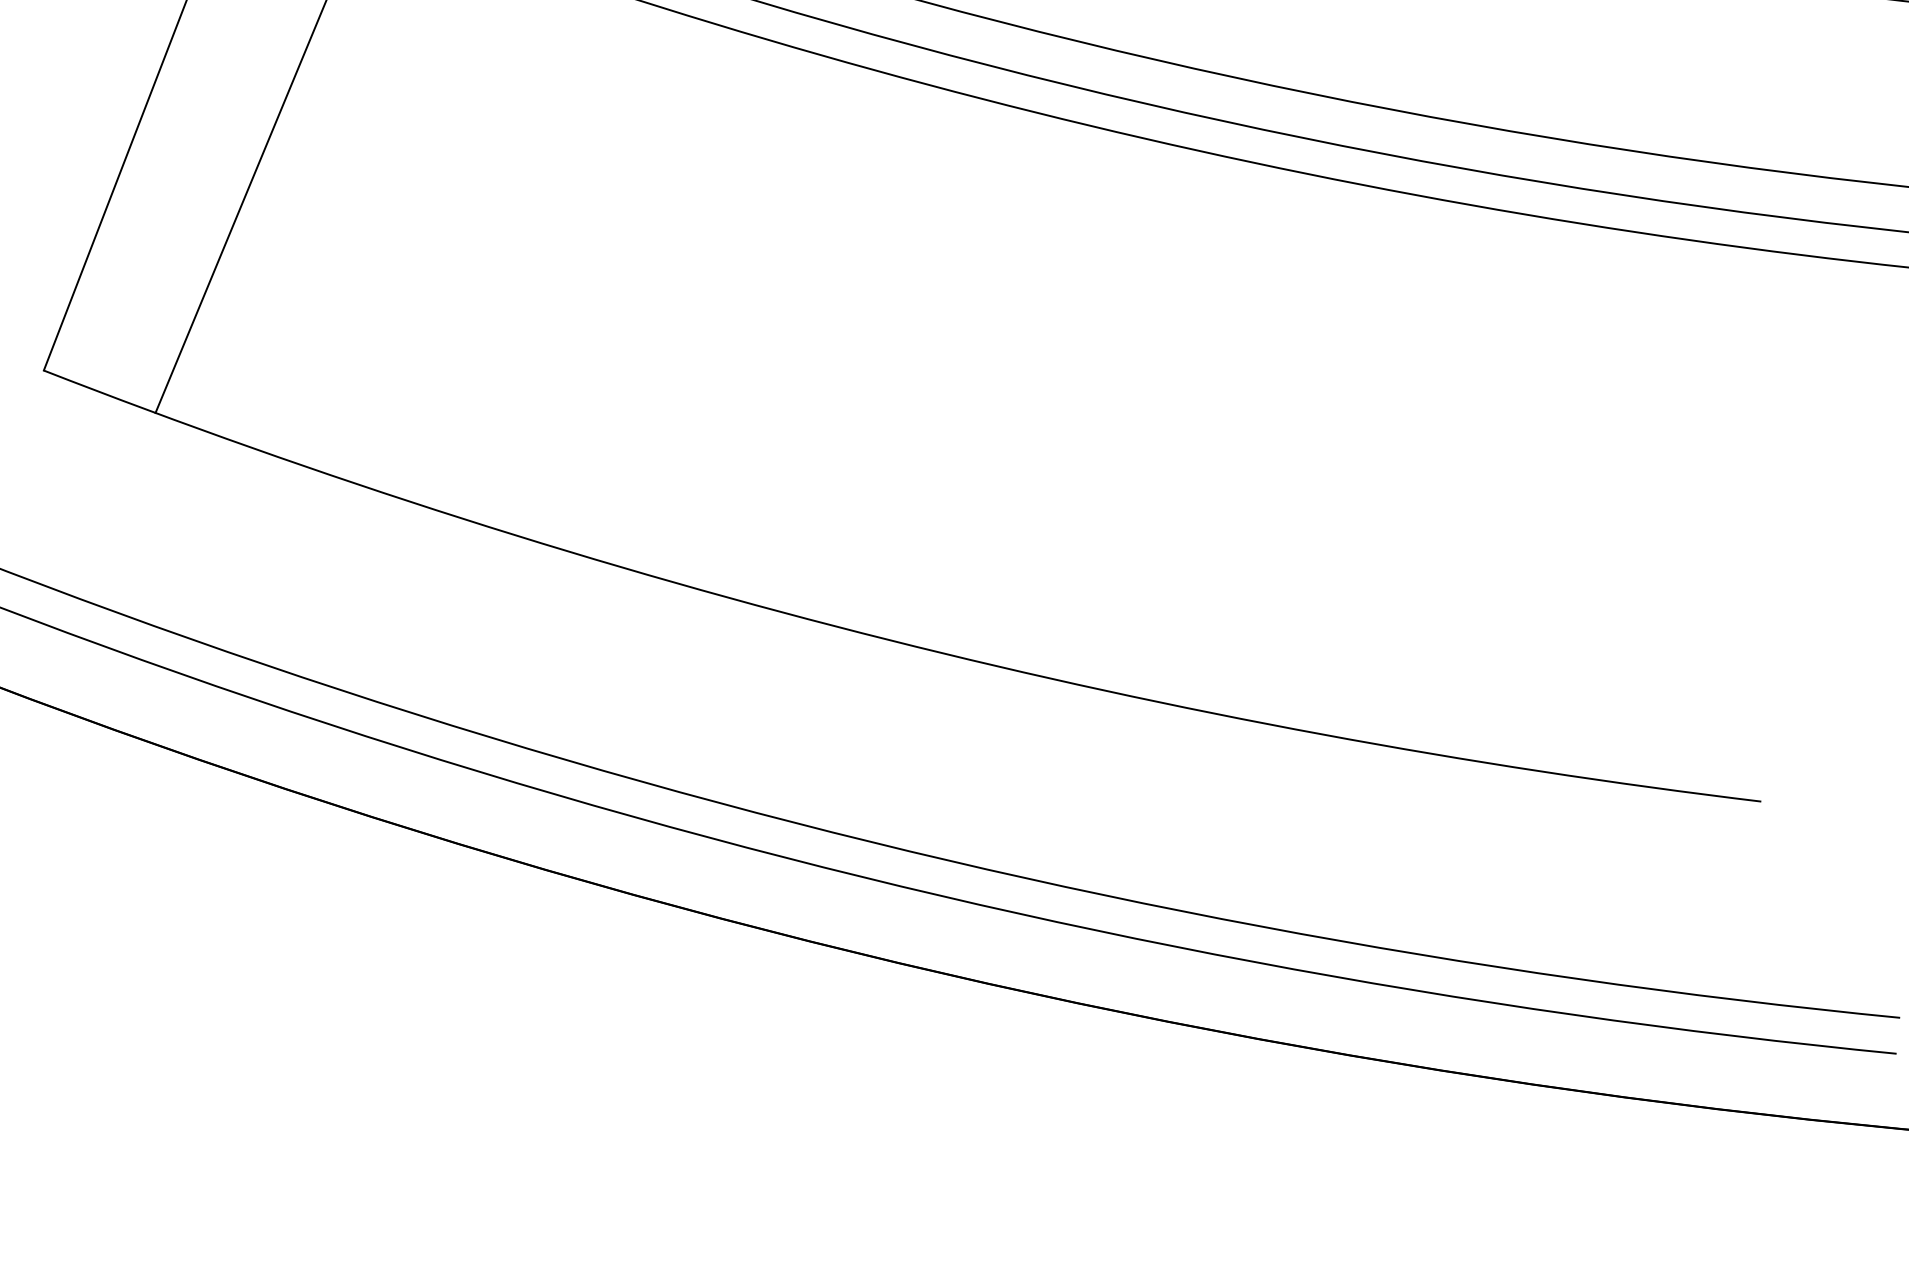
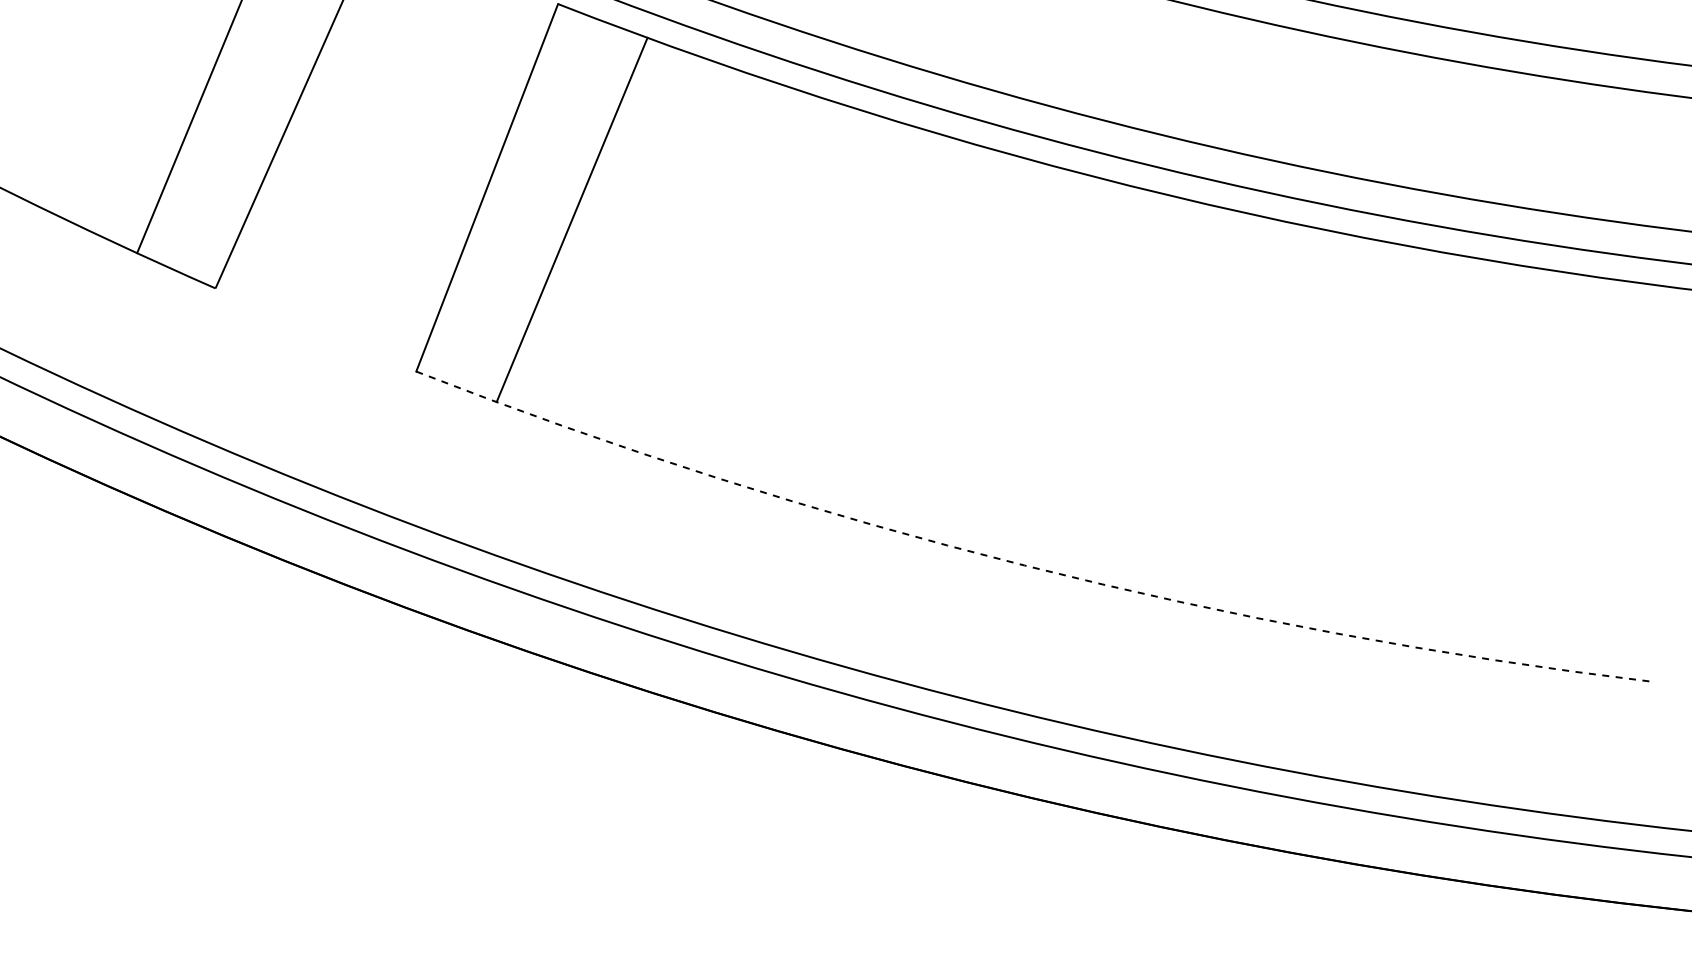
arc: (889, 640) -> (1024, 565), solid -> dashed

